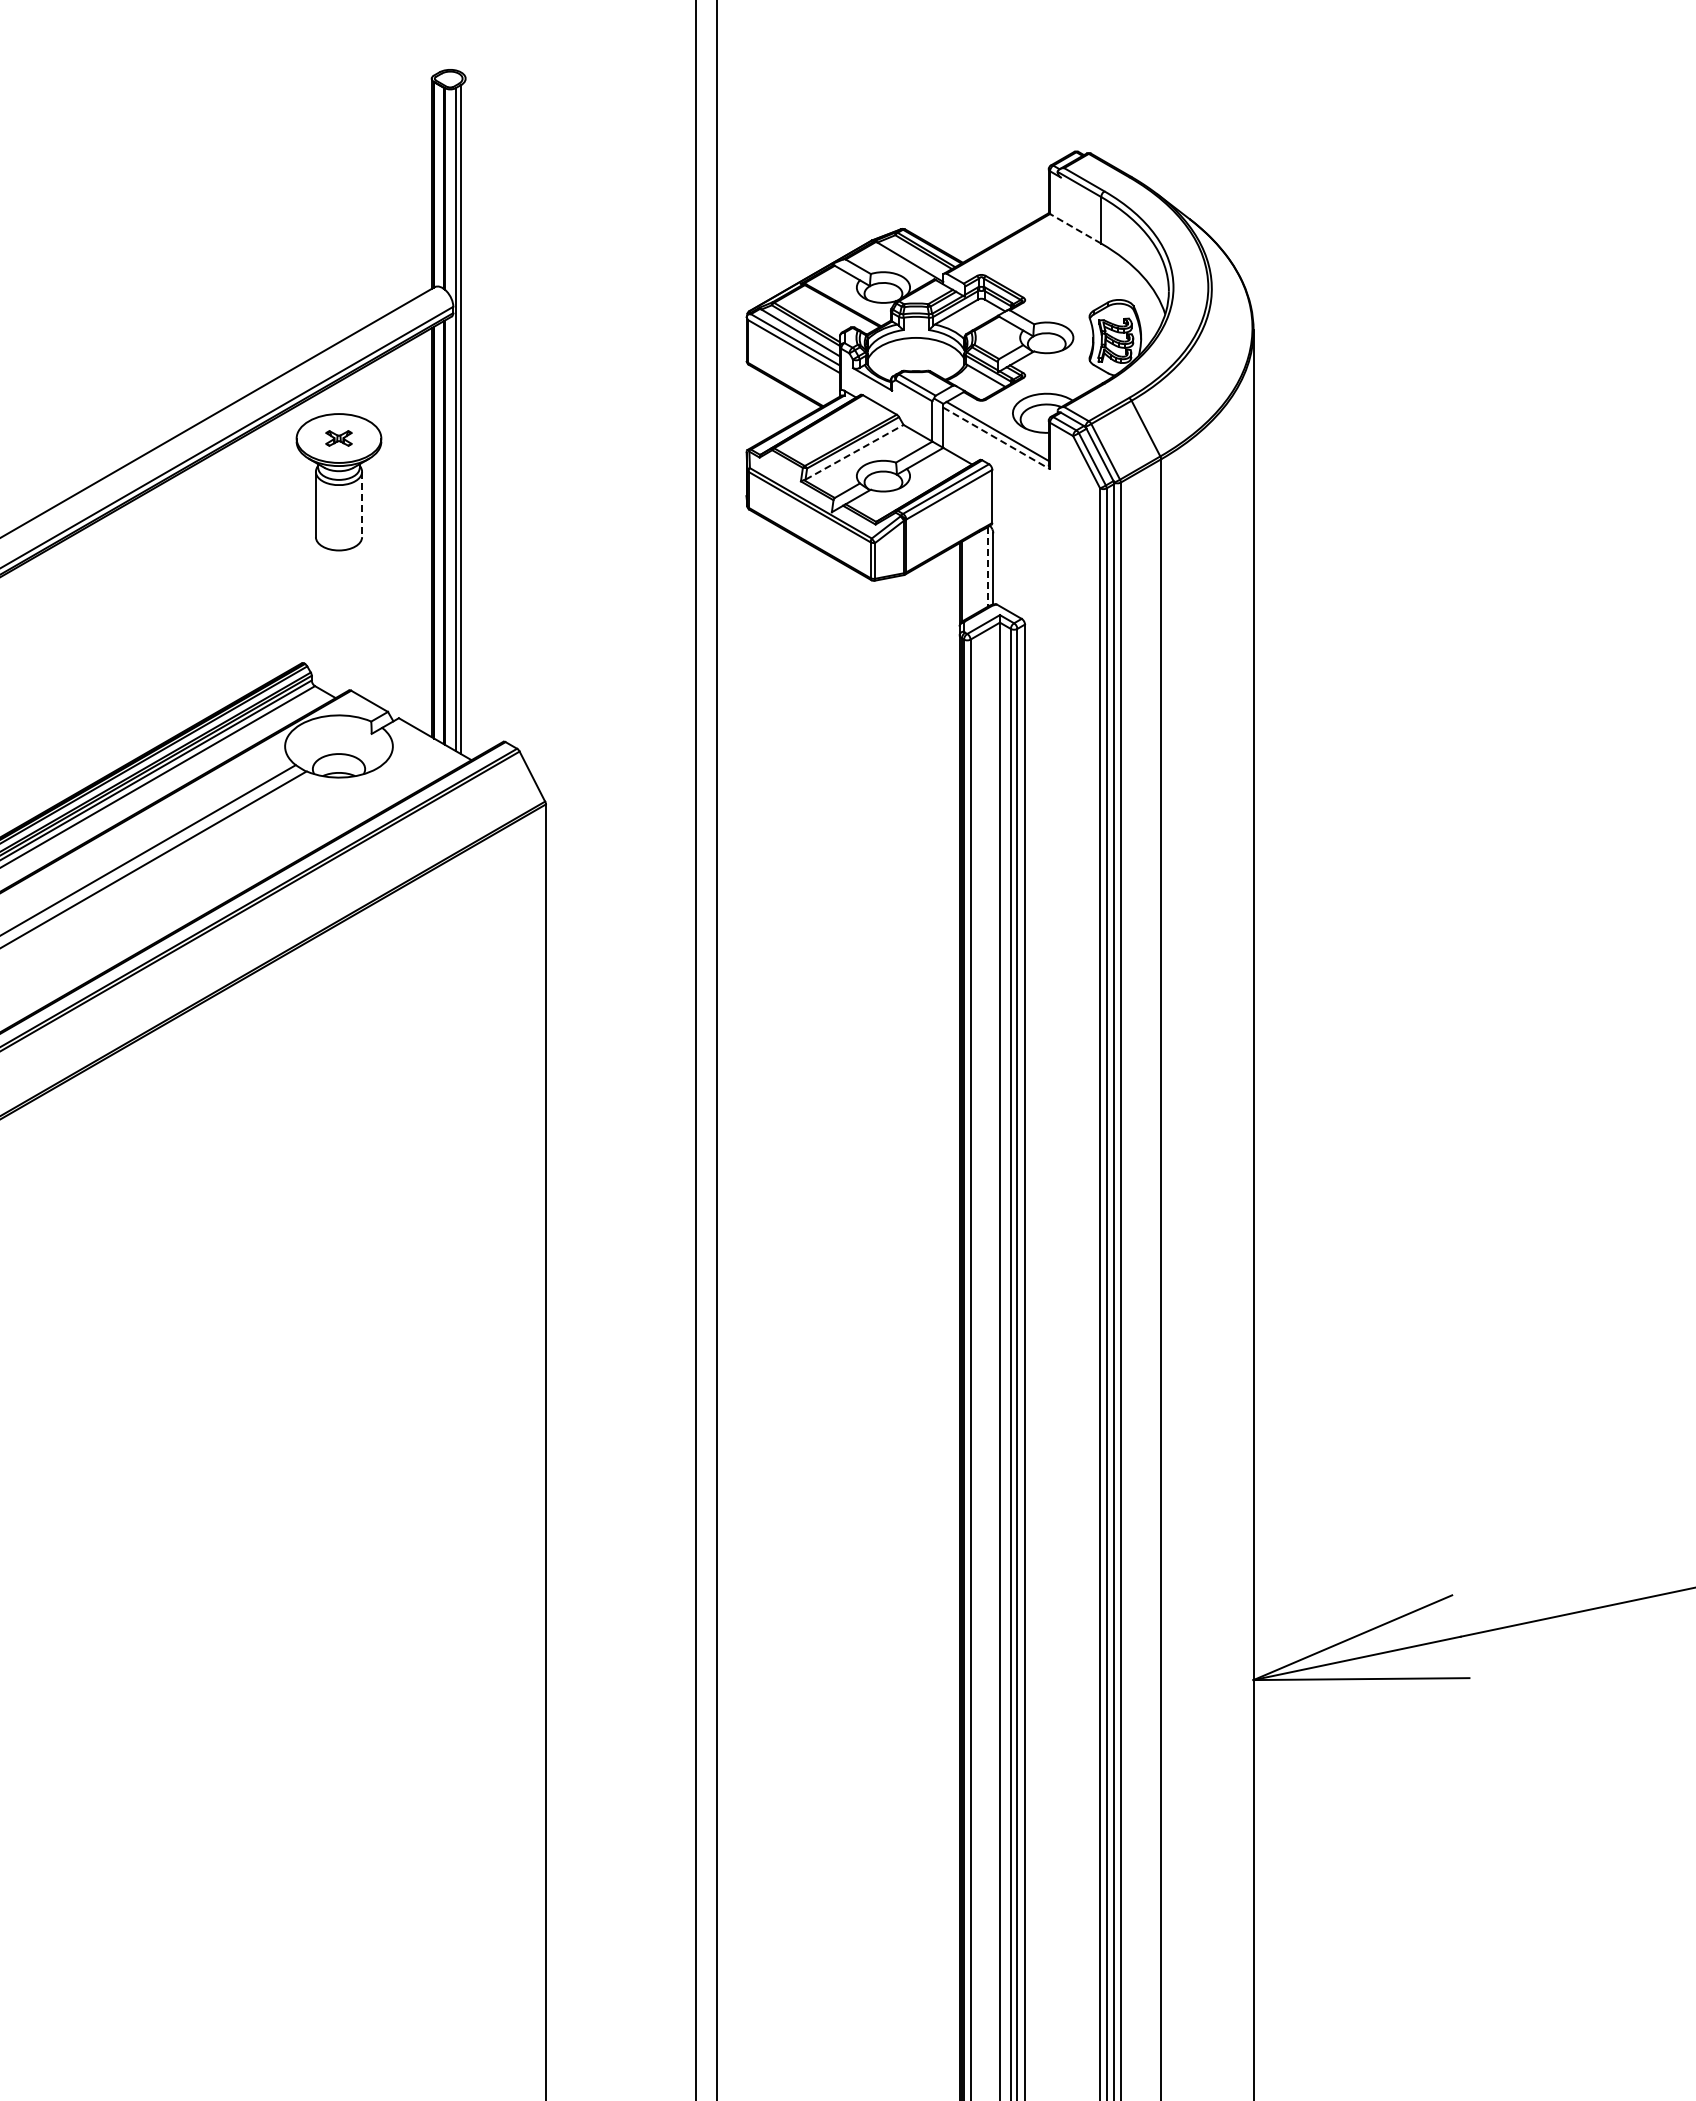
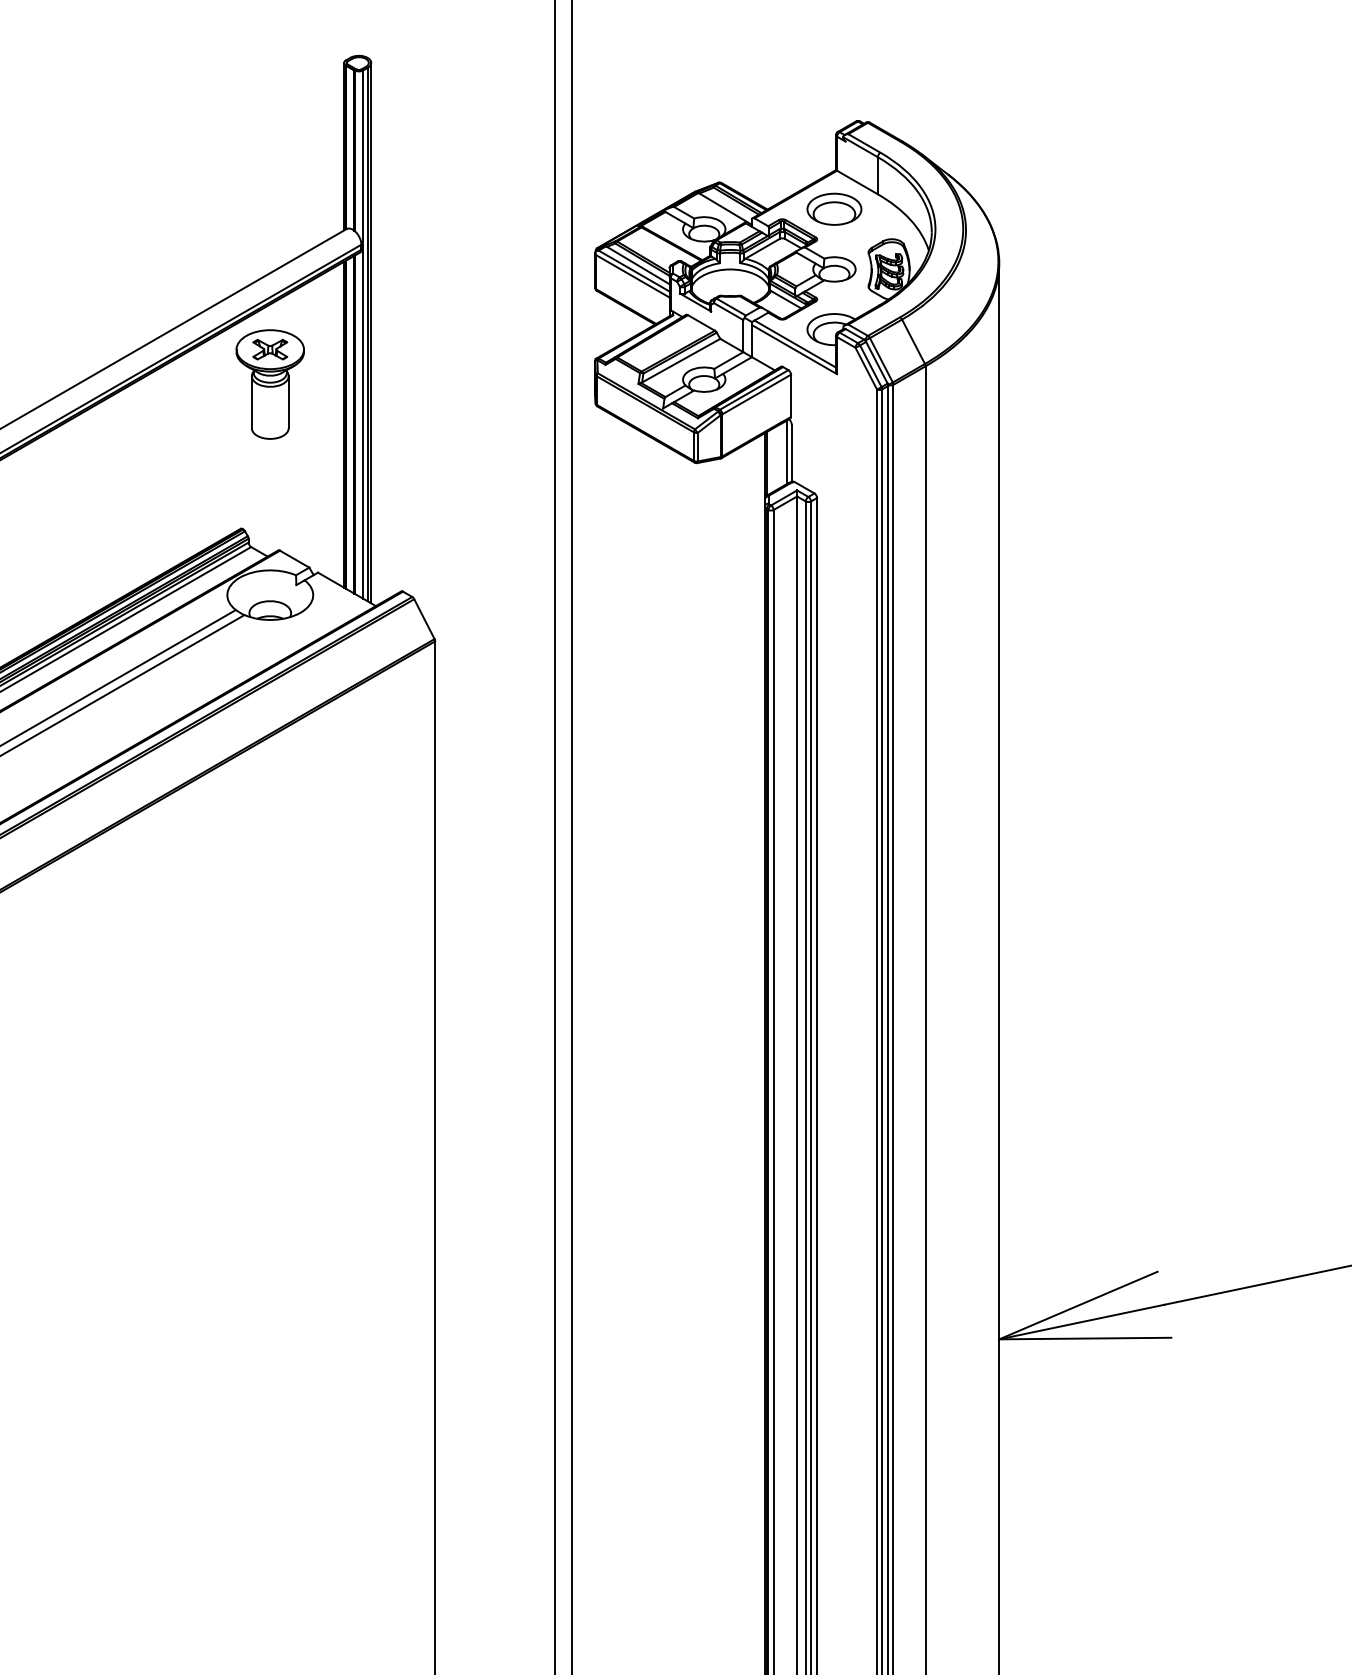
line: (1075, 228) -> (857, 182), dashed -> solid
part: (1046, 262) -> (834, 209), added
line: (465, 417) -> (371, 332), added
part: (338, 438) -> (269, 349), size x1.67
line: (996, 438) -> (794, 349), dashed -> solid
line: (855, 452) -> (681, 360), dashed -> solid
line: (362, 504) -> (289, 402), dashed -> solid
line: (987, 566) -> (787, 451), dashed -> solid

